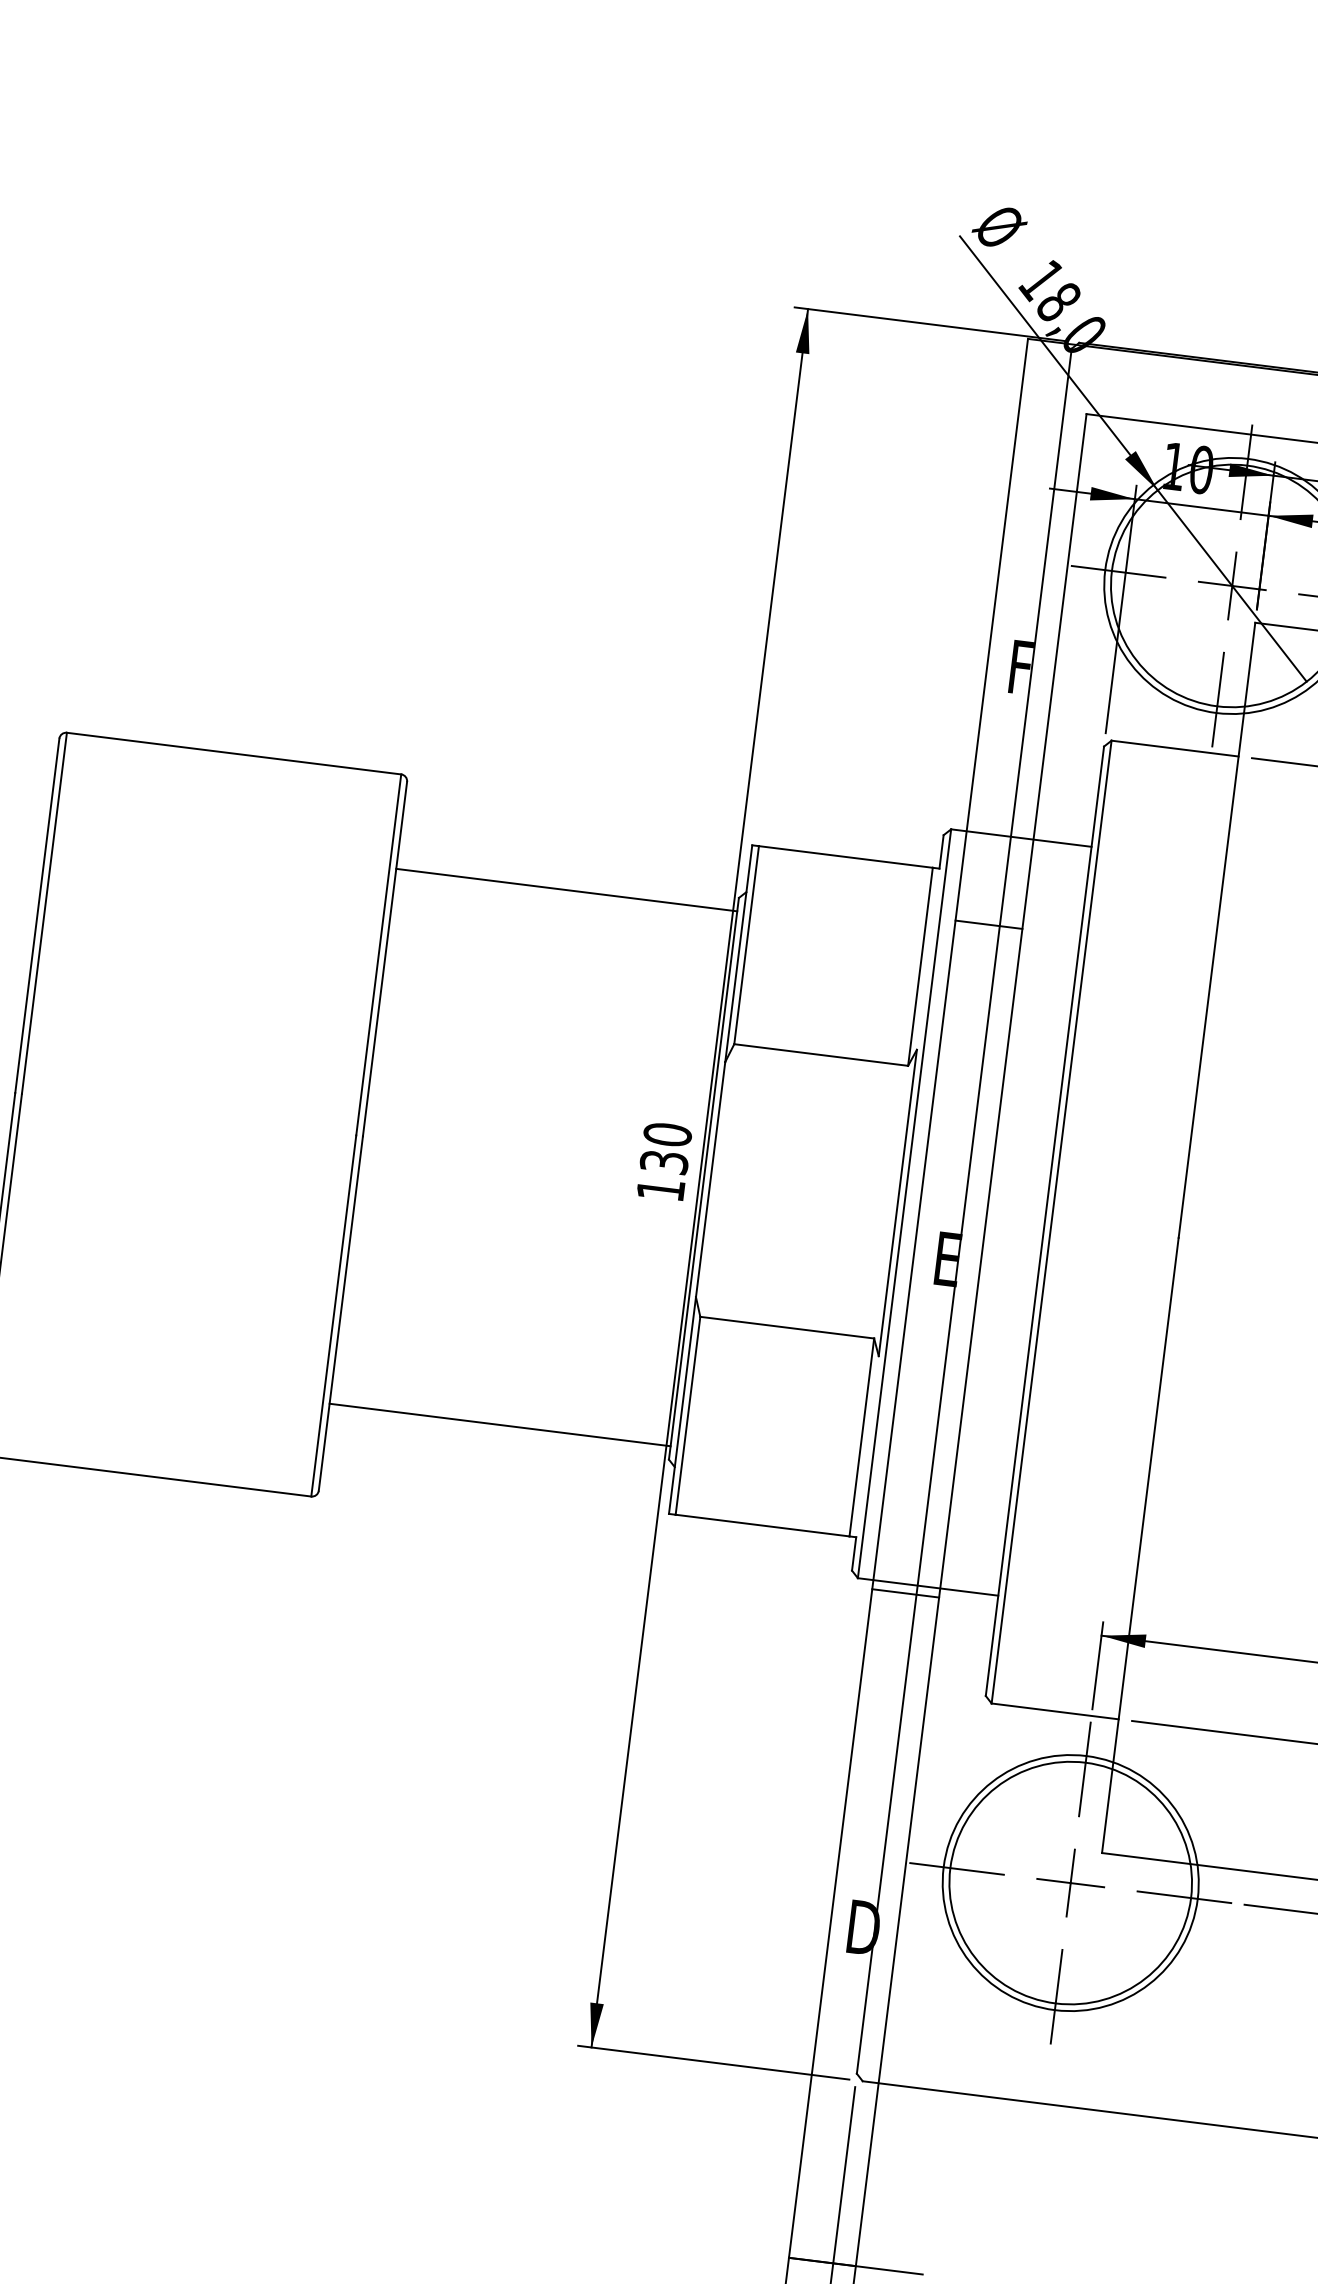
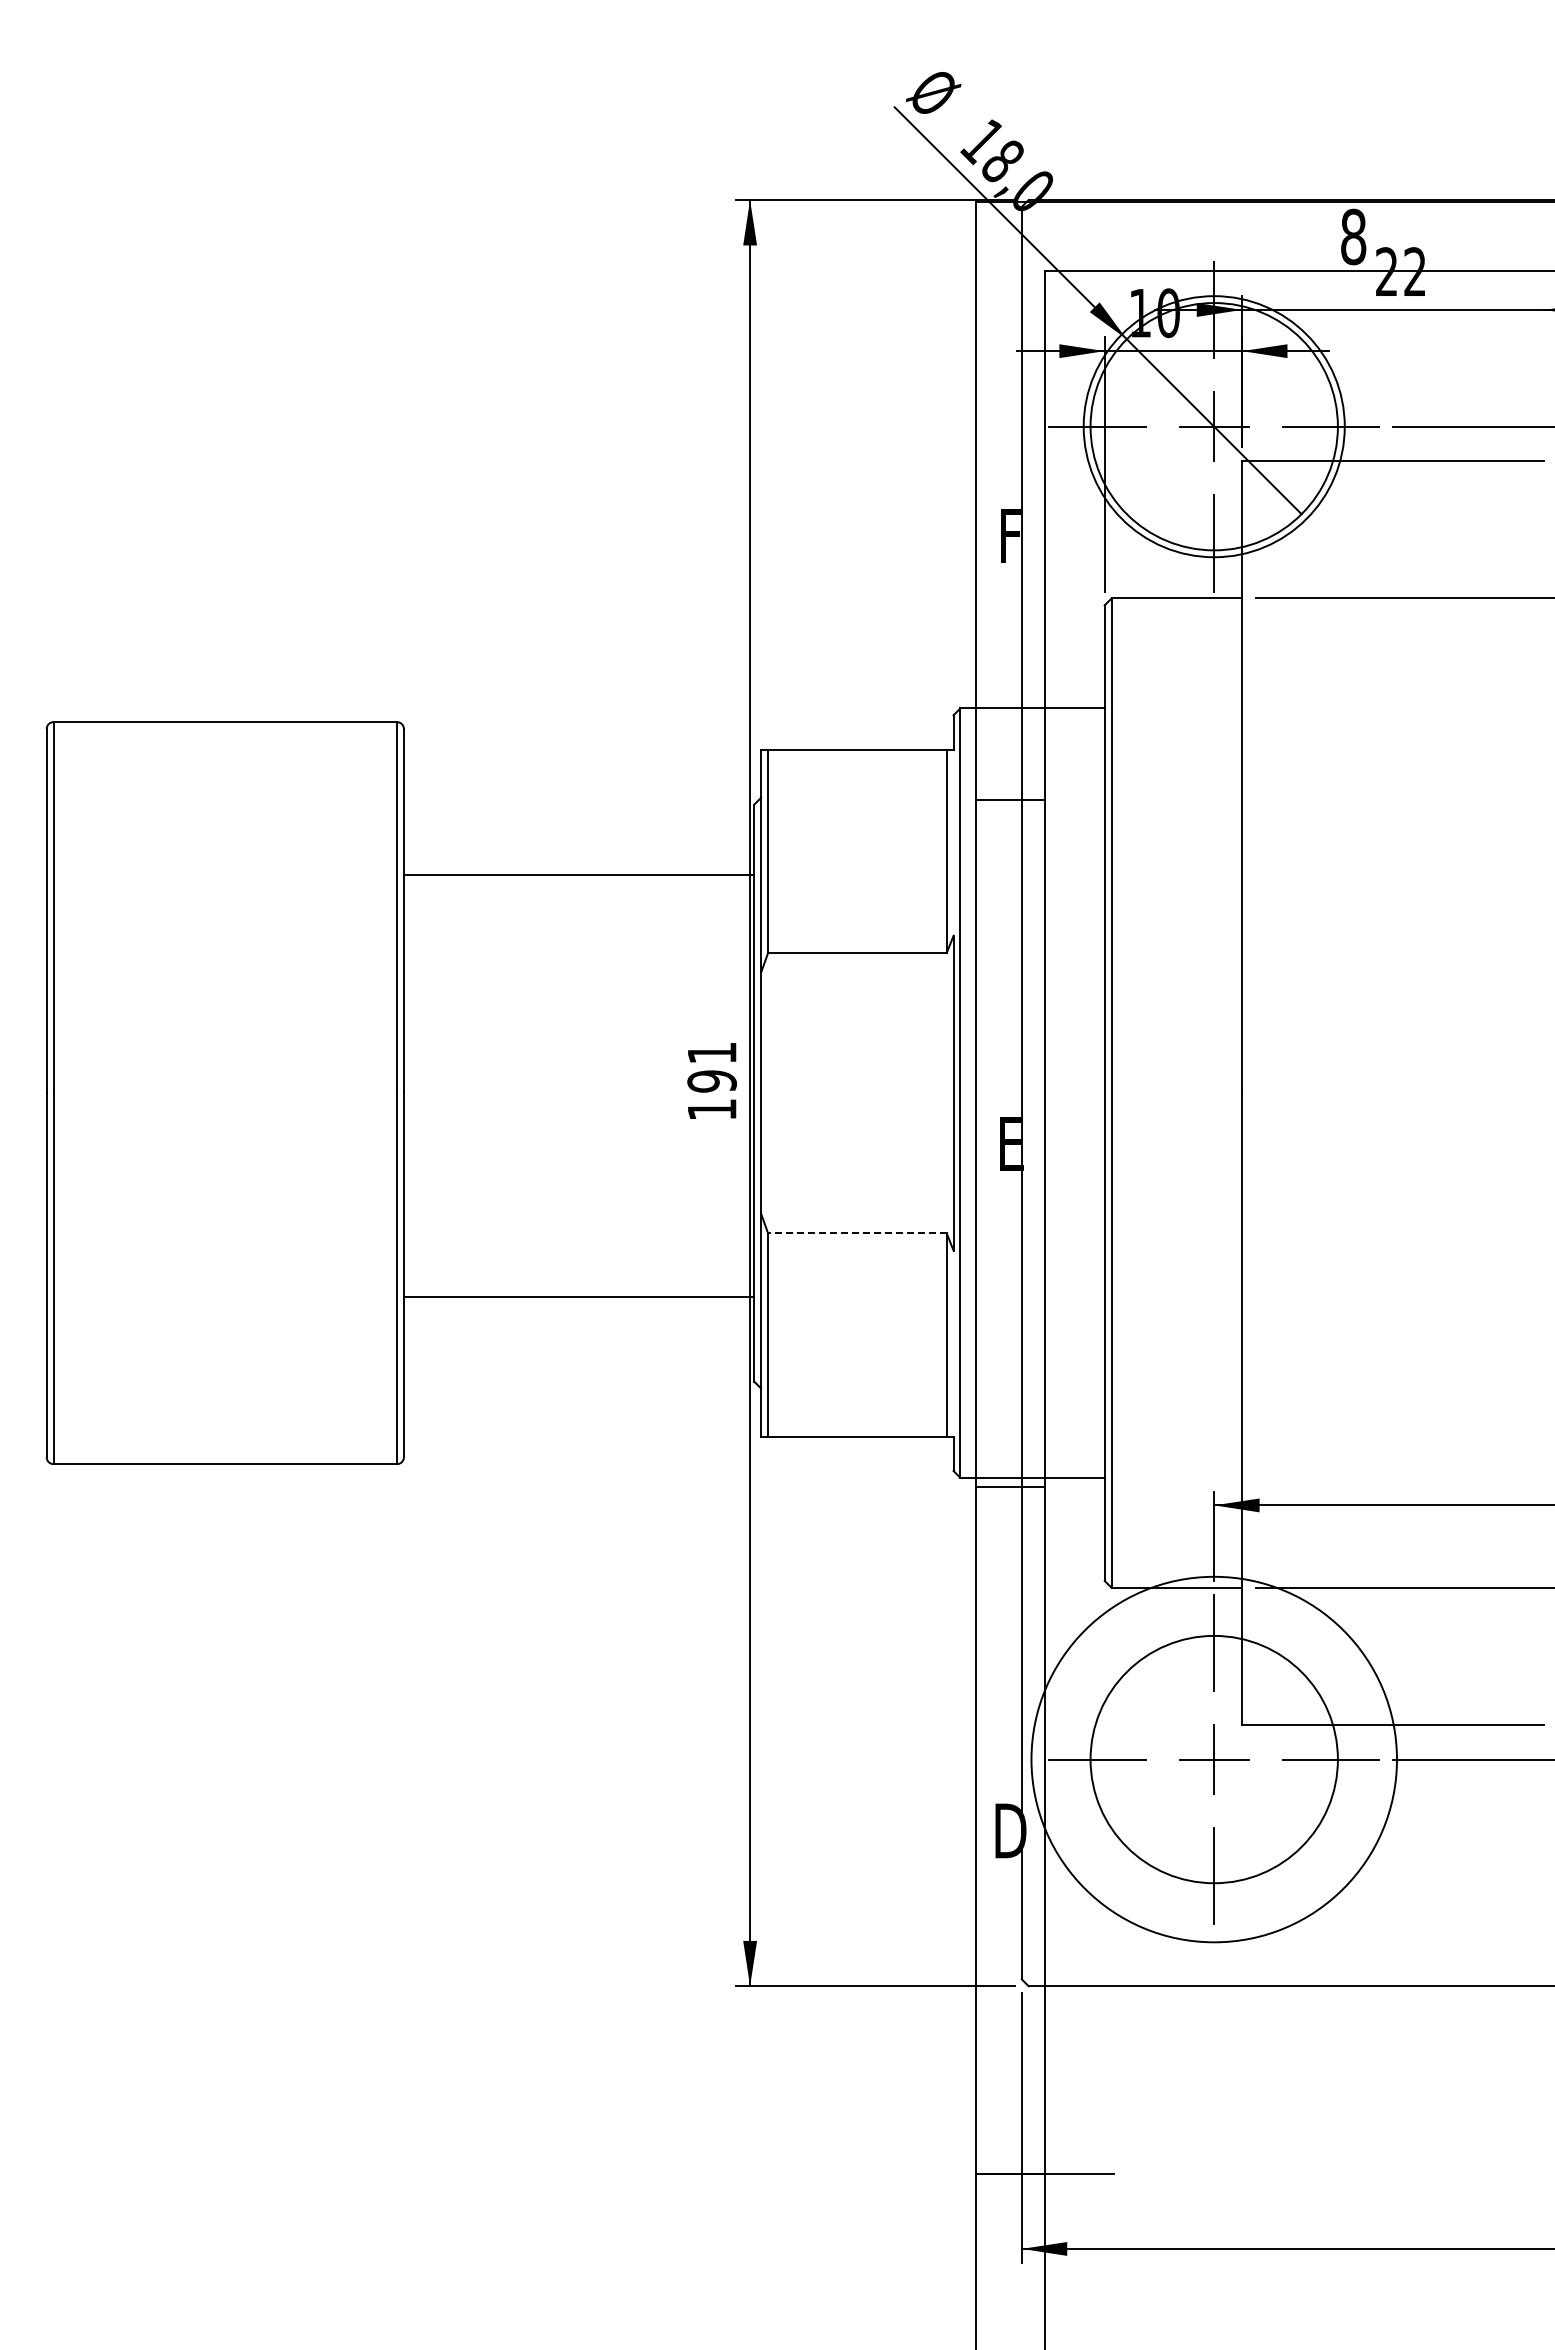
line: (566, 890) -> (578, 875), moved
text: (666, 1148) -> (712, 1067), 130 -> 191
line: (786, 1327) -> (856, 1233), solid -> dashed
line: (499, 1424) -> (578, 1296), moved
circle: (1070, 1882) -> (1213, 1759), size x1.4

